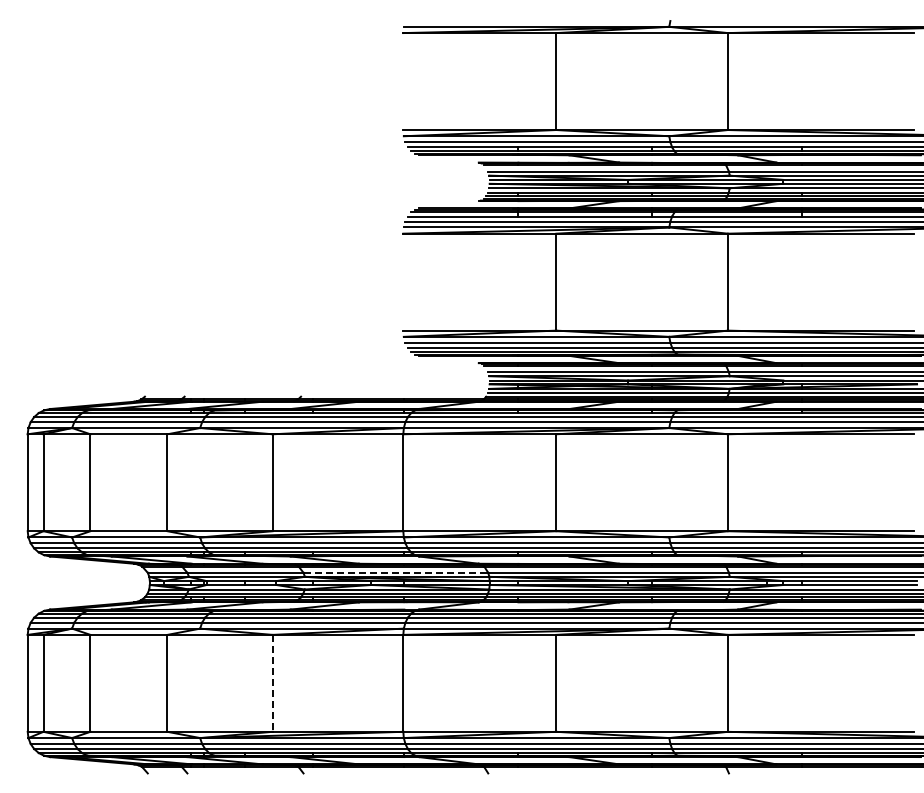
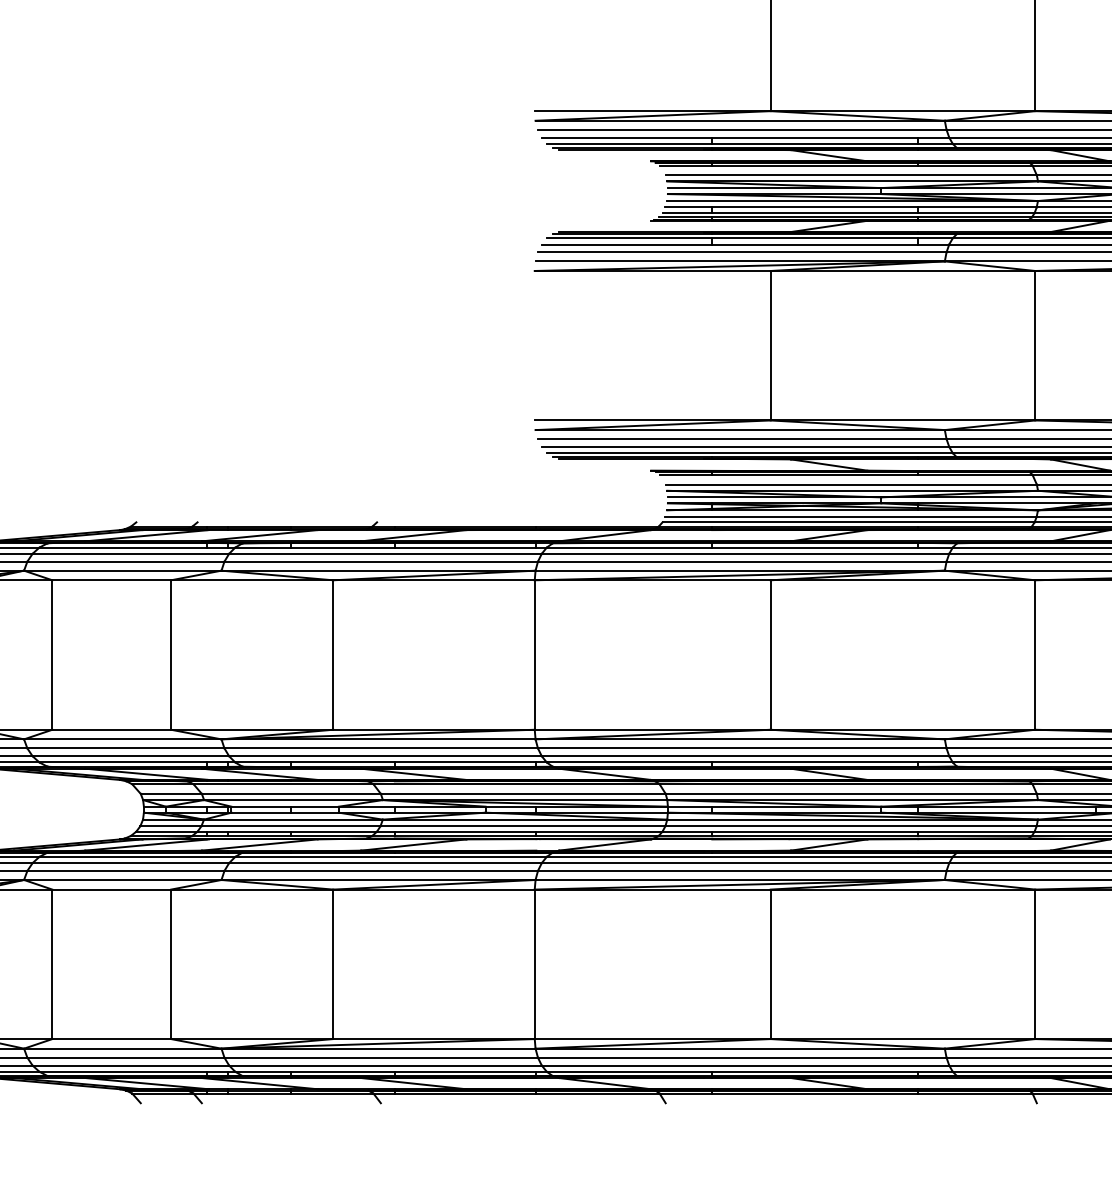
line: (396, 572) -> (524, 793), dashed -> solid
line: (272, 683) -> (333, 964), dashed -> solid

